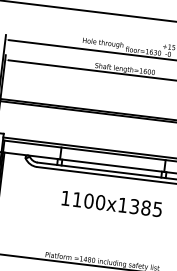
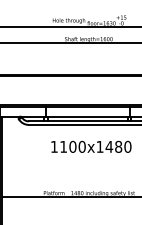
text: (145, 207) -> (118, 146), 1100x1385 -> 1100x1480

